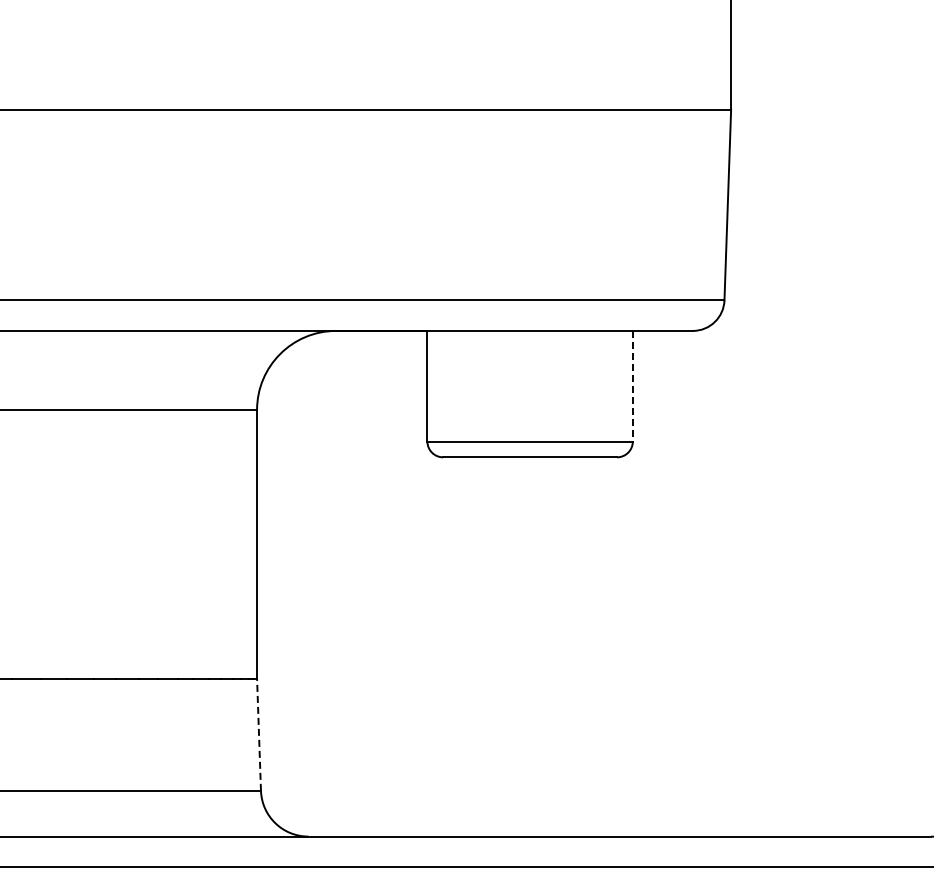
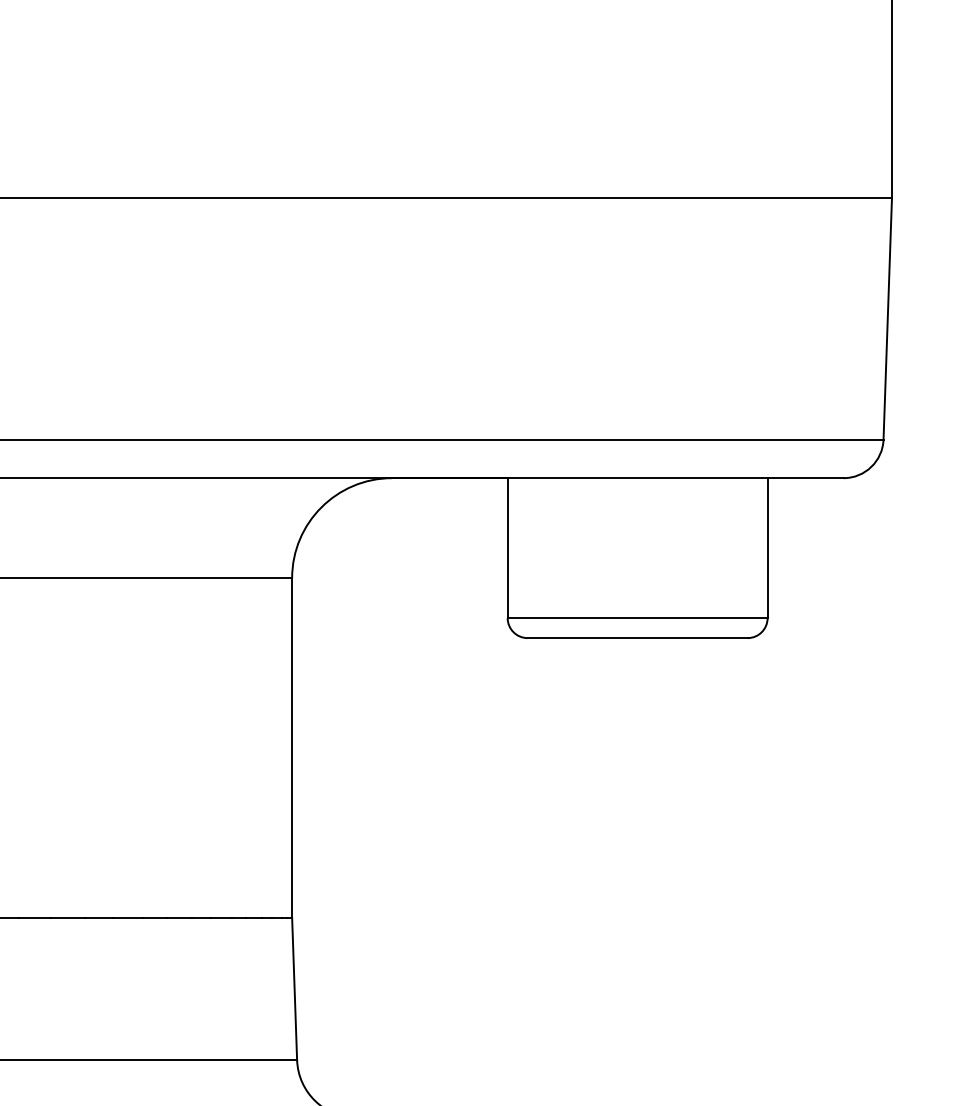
line: (632, 386) -> (767, 548), dashed -> solid
line: (259, 734) -> (295, 988), dashed -> solid

